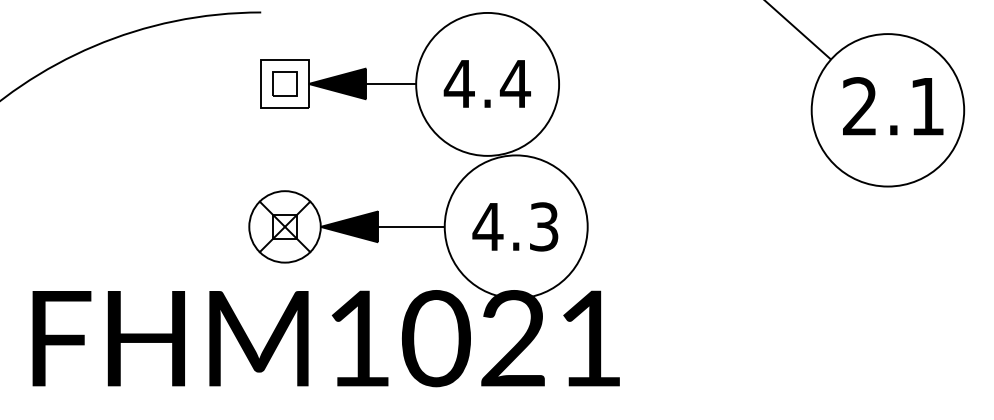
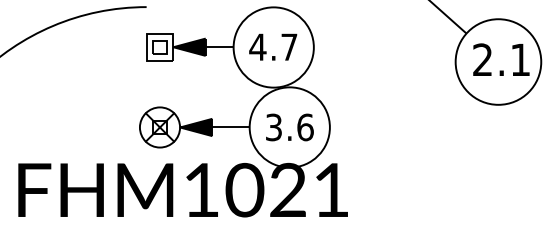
text: (515, 82) -> (289, 46), 4.4 -> 4.7
text: (515, 226) -> (289, 127), 4.3 -> 3.6

